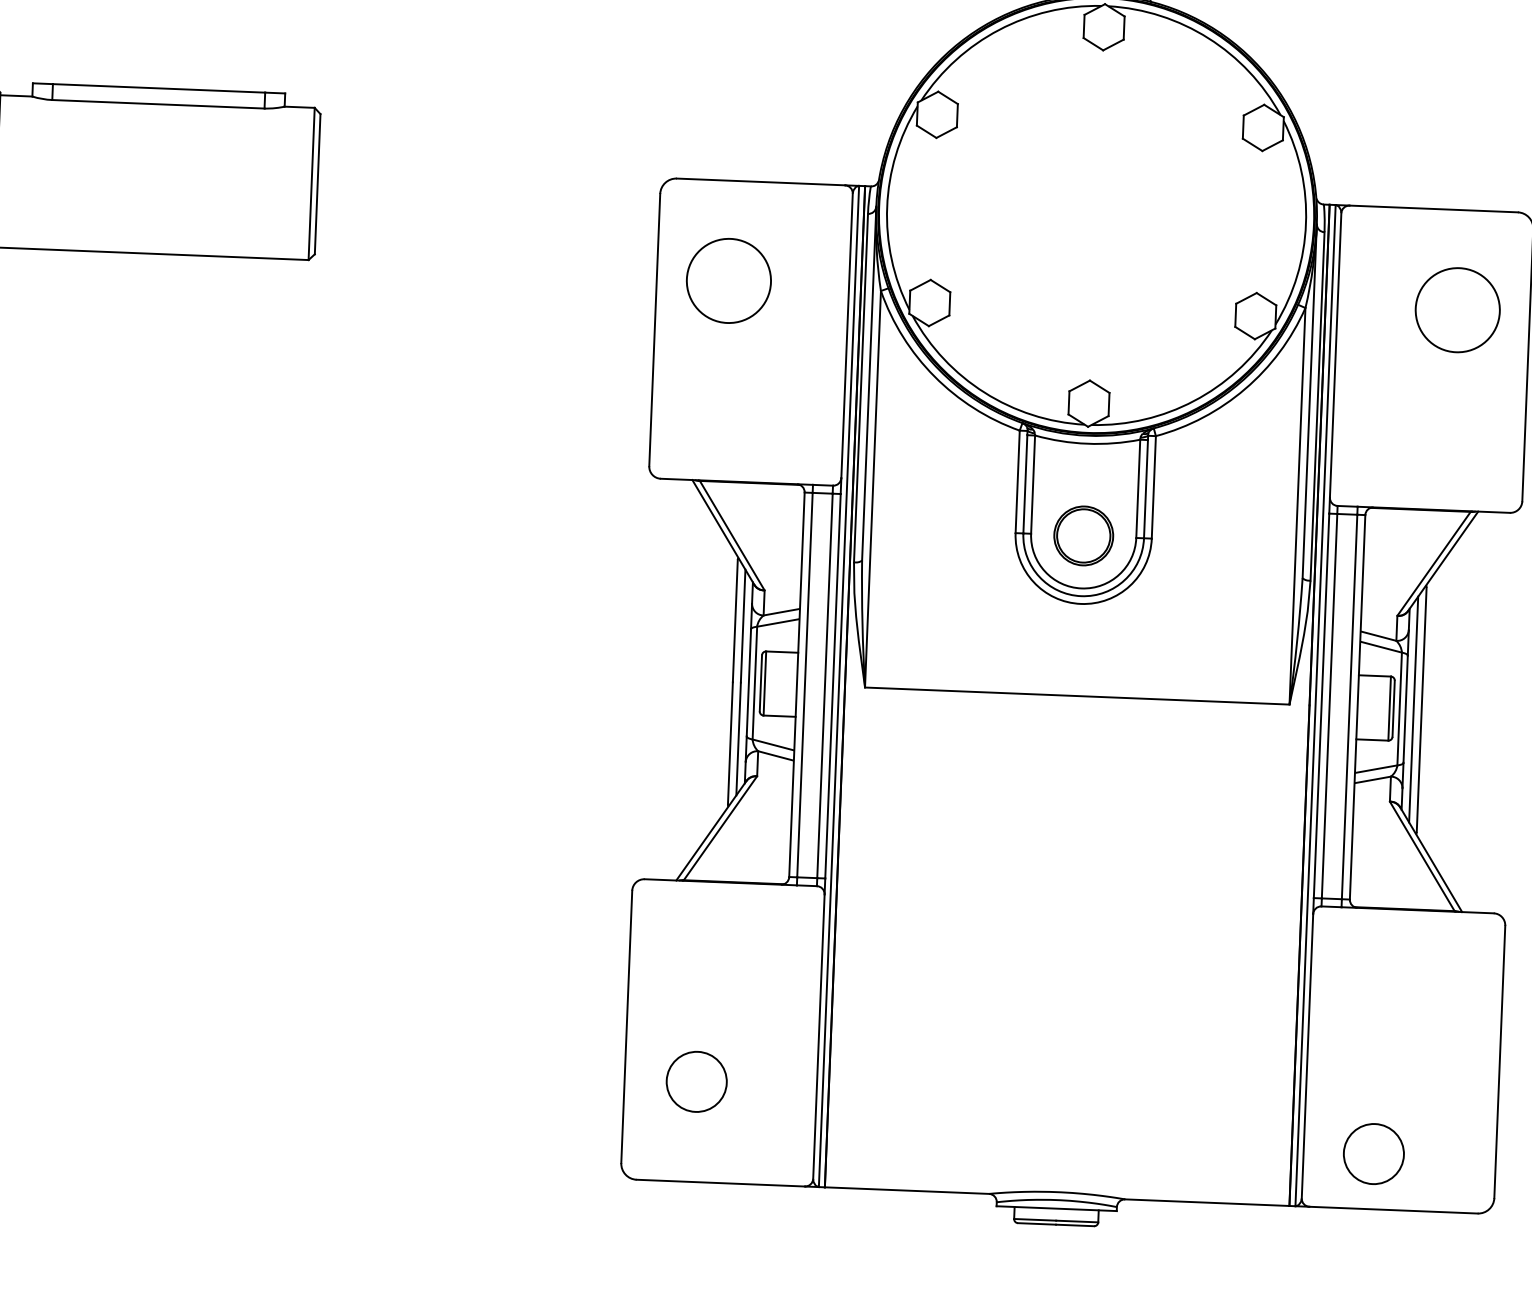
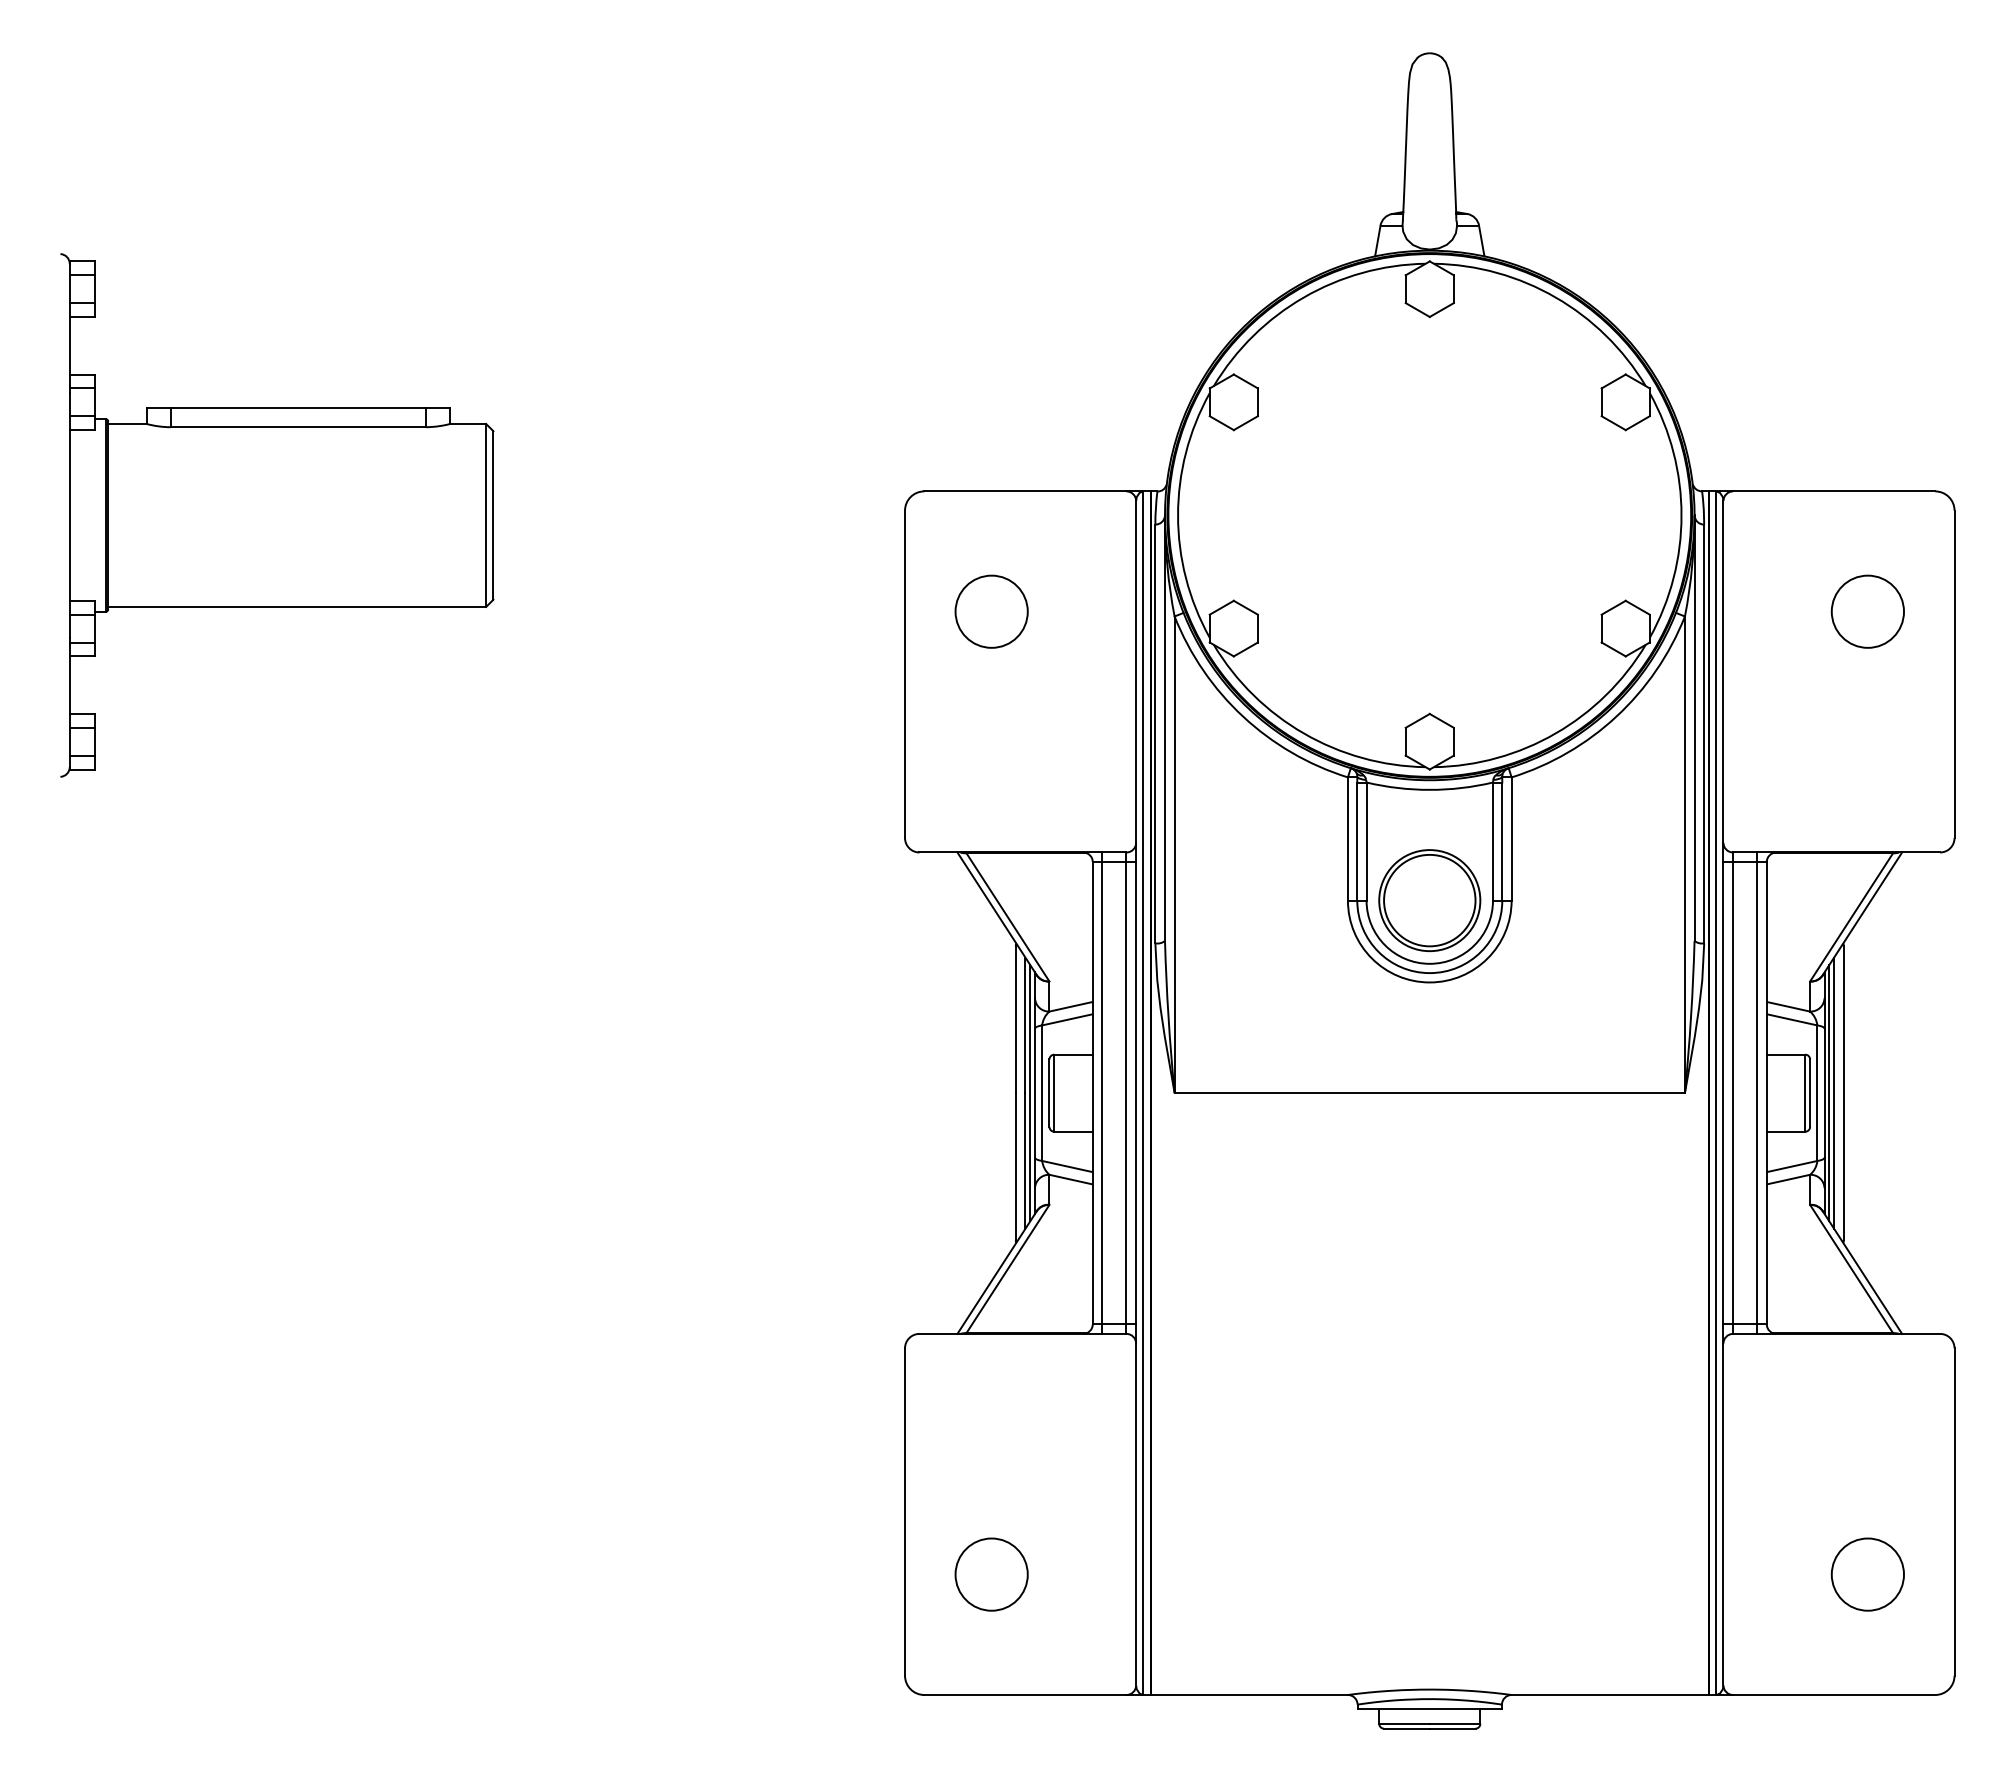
circle: (728, 280) -> (991, 611), size x0.71
circle: (1457, 309) -> (1867, 611), size x0.71
part: (1083, 535) -> (1429, 900), size x1.43
line: (745, 682) -> (1030, 1092), added
line: (1409, 708) -> (1829, 1092), added
circle: (1373, 1153) -> (1867, 1574), moved

